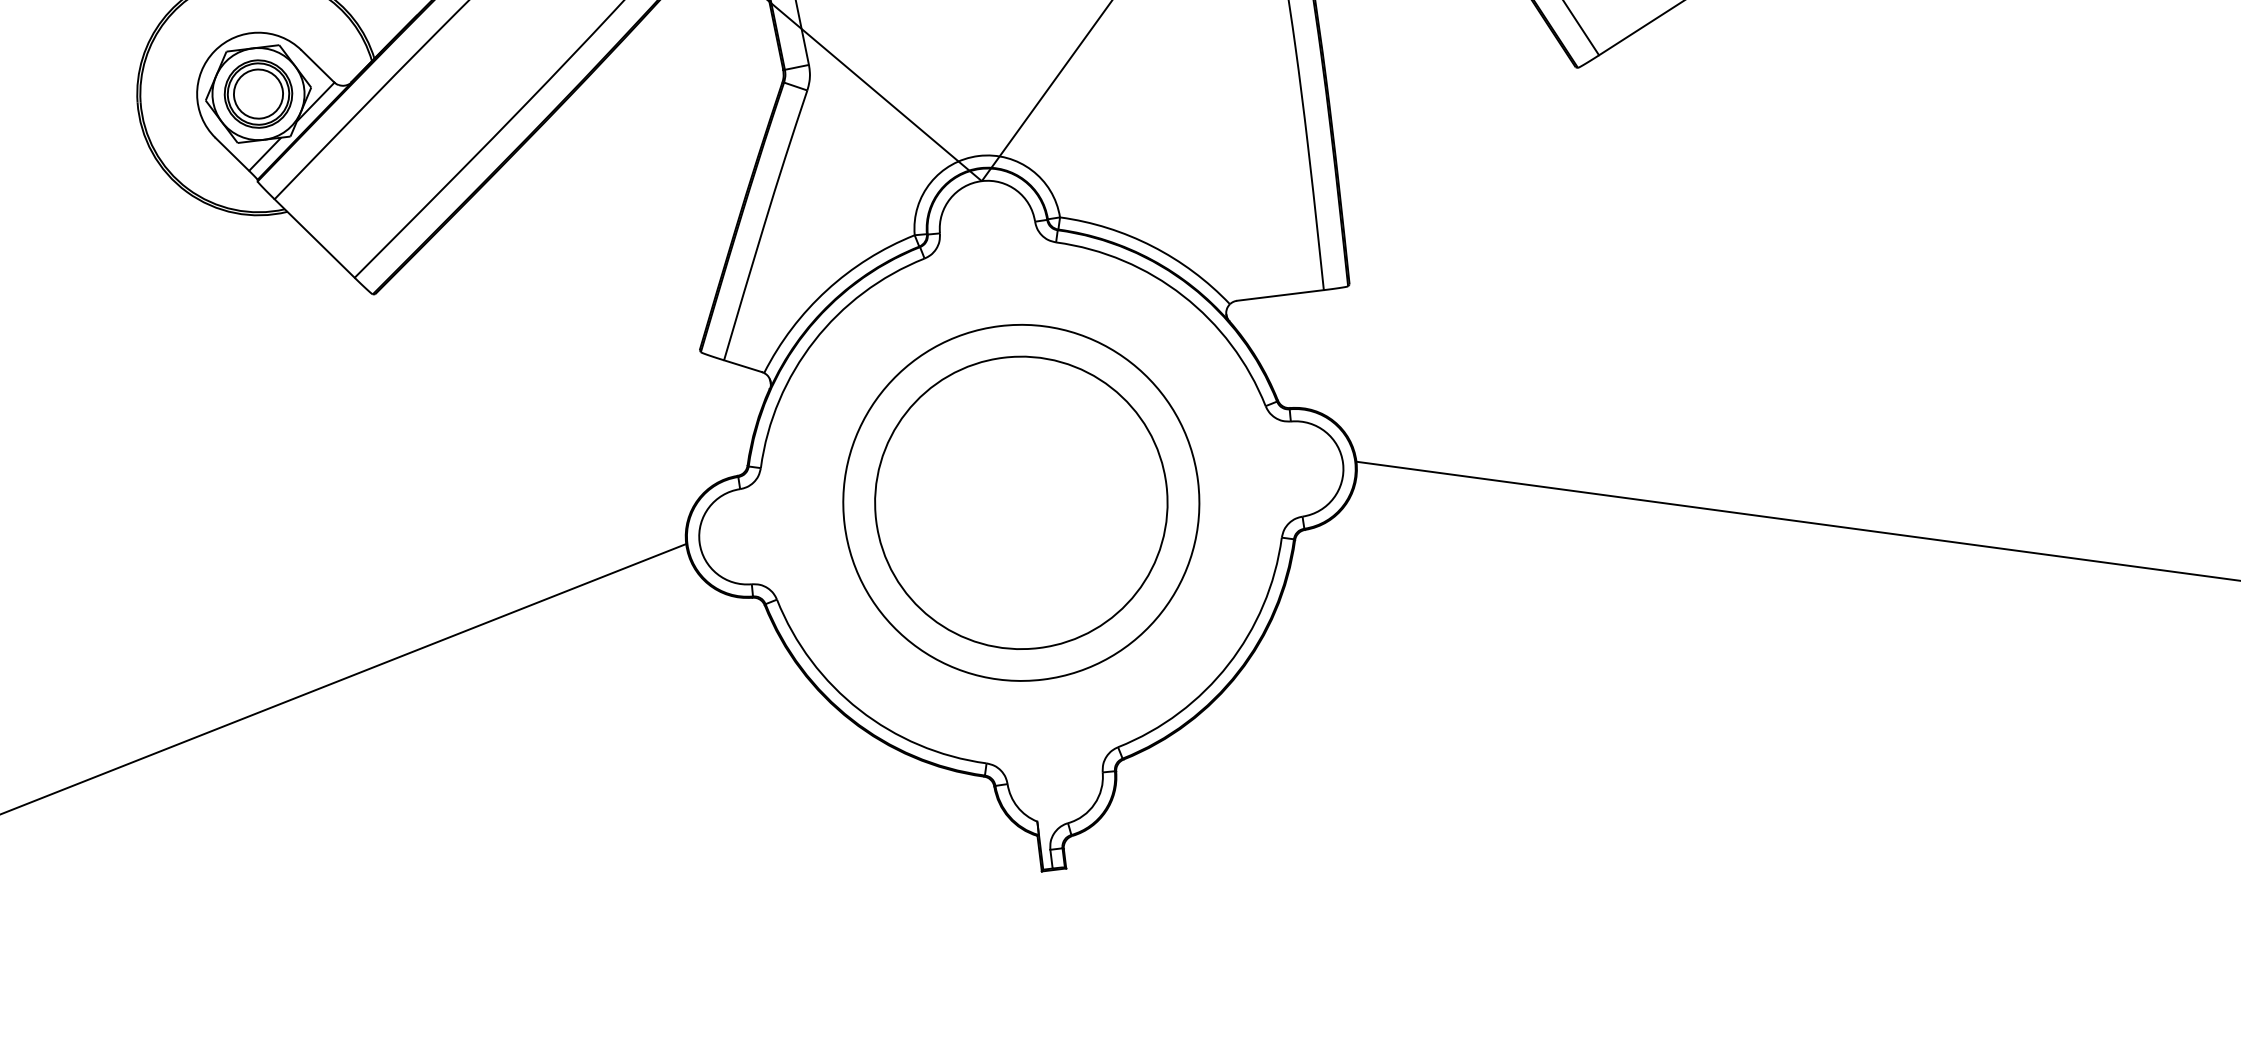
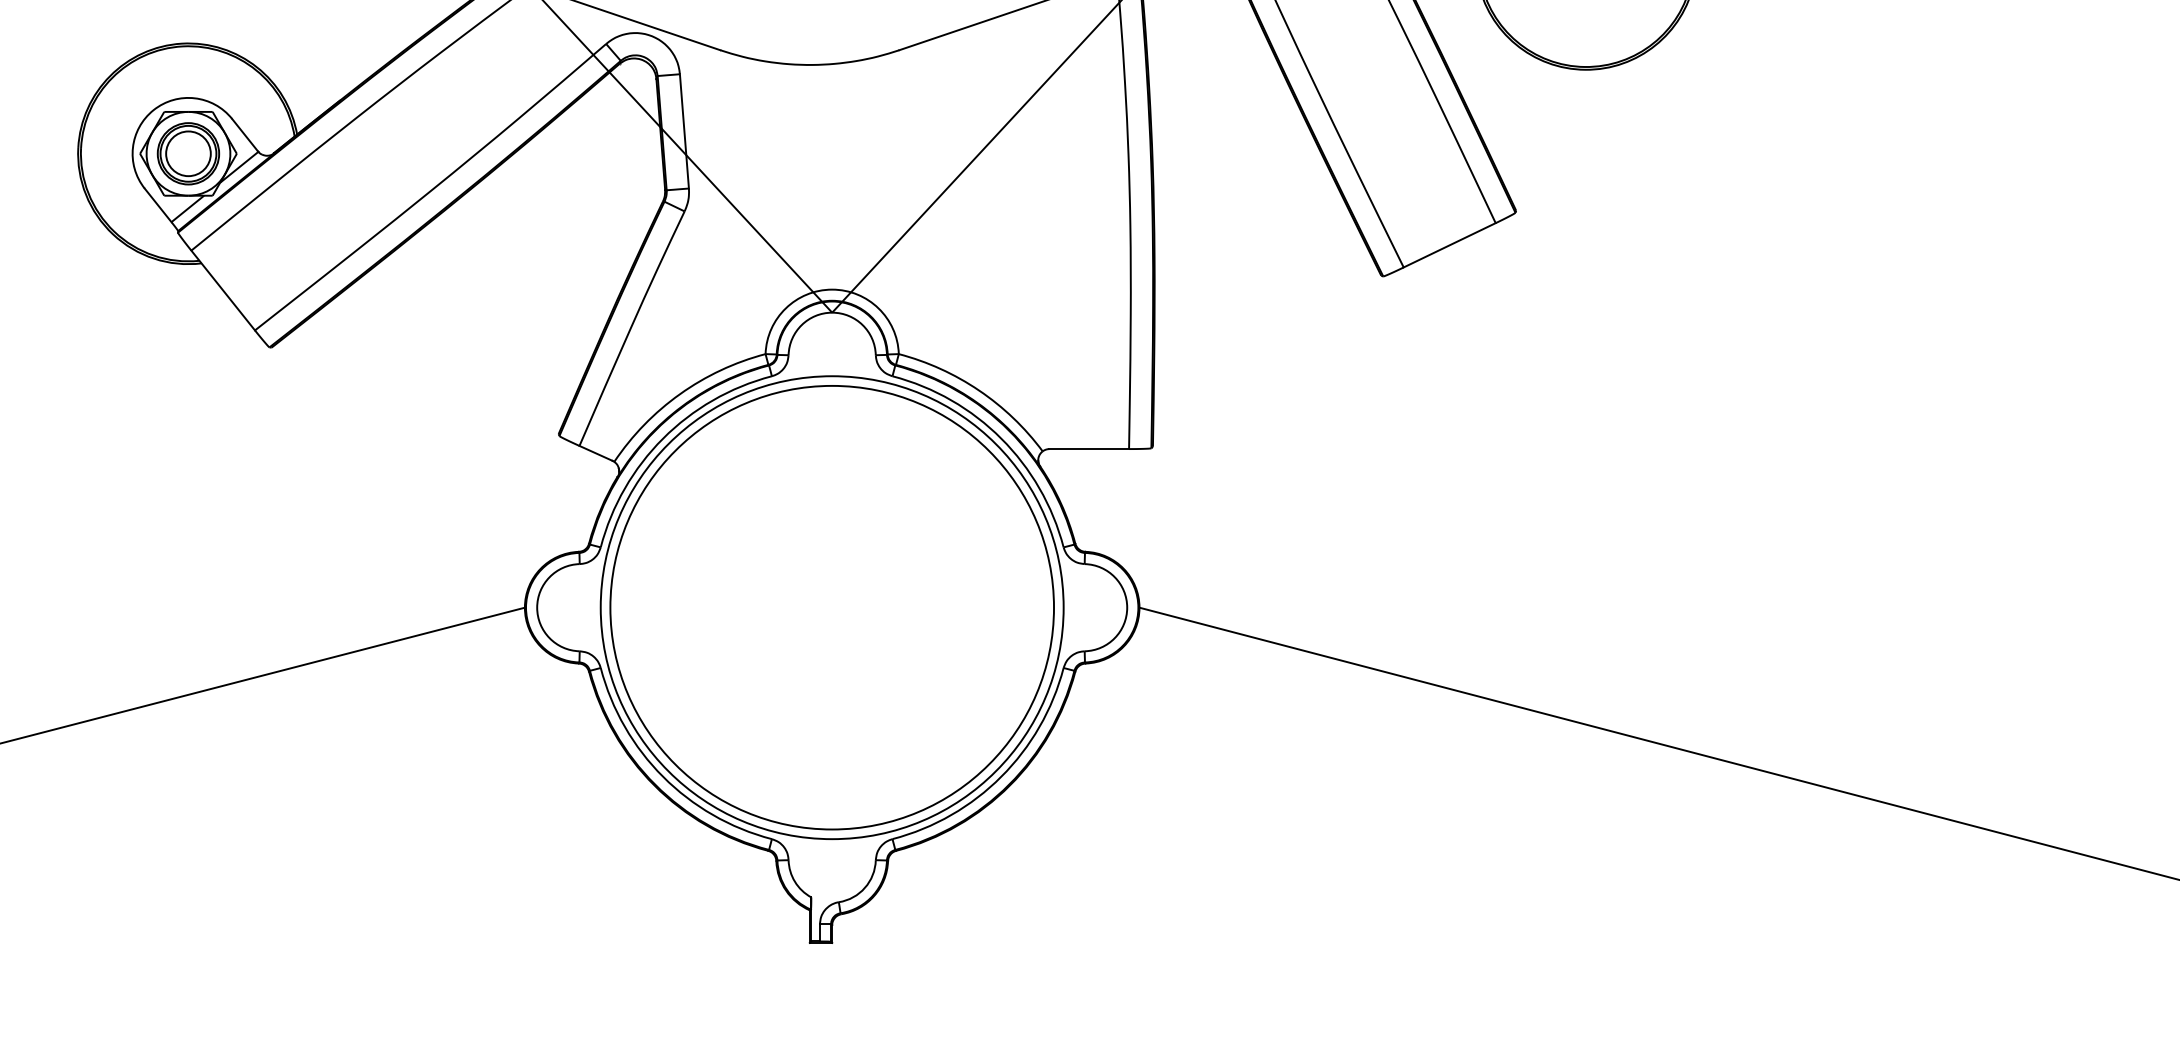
circle: (1020, 502) -> (831, 607), size x1.43
circle: (1021, 502) -> (832, 607), size x1.67

